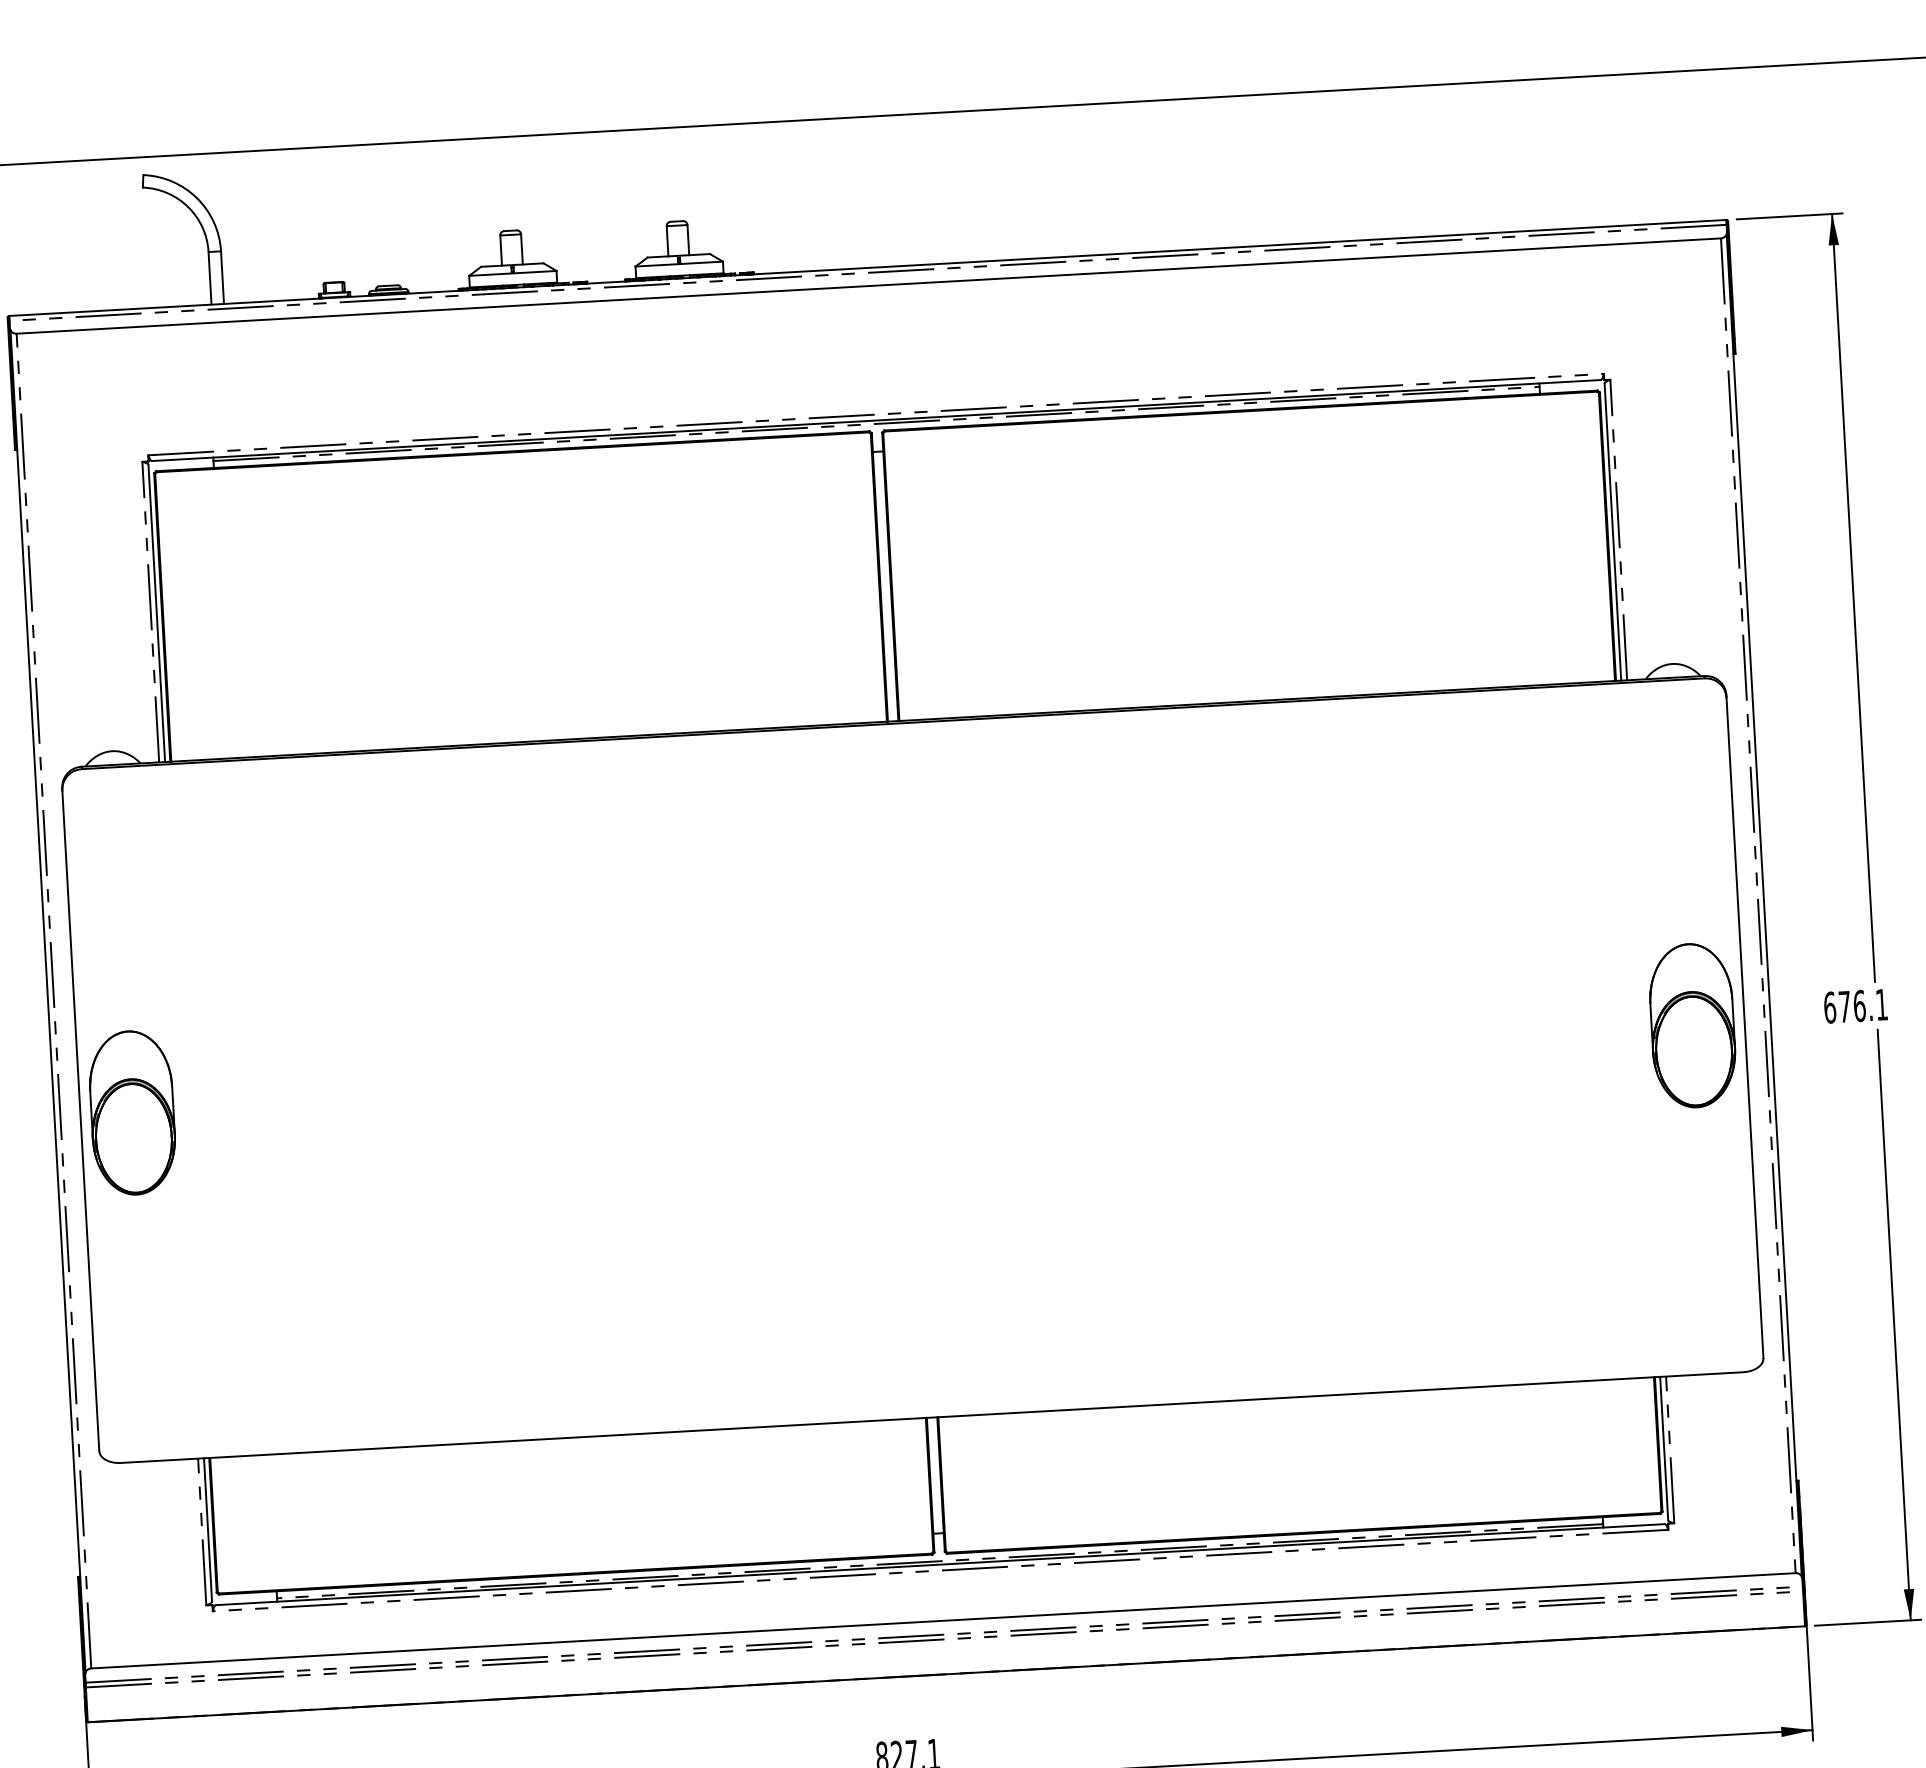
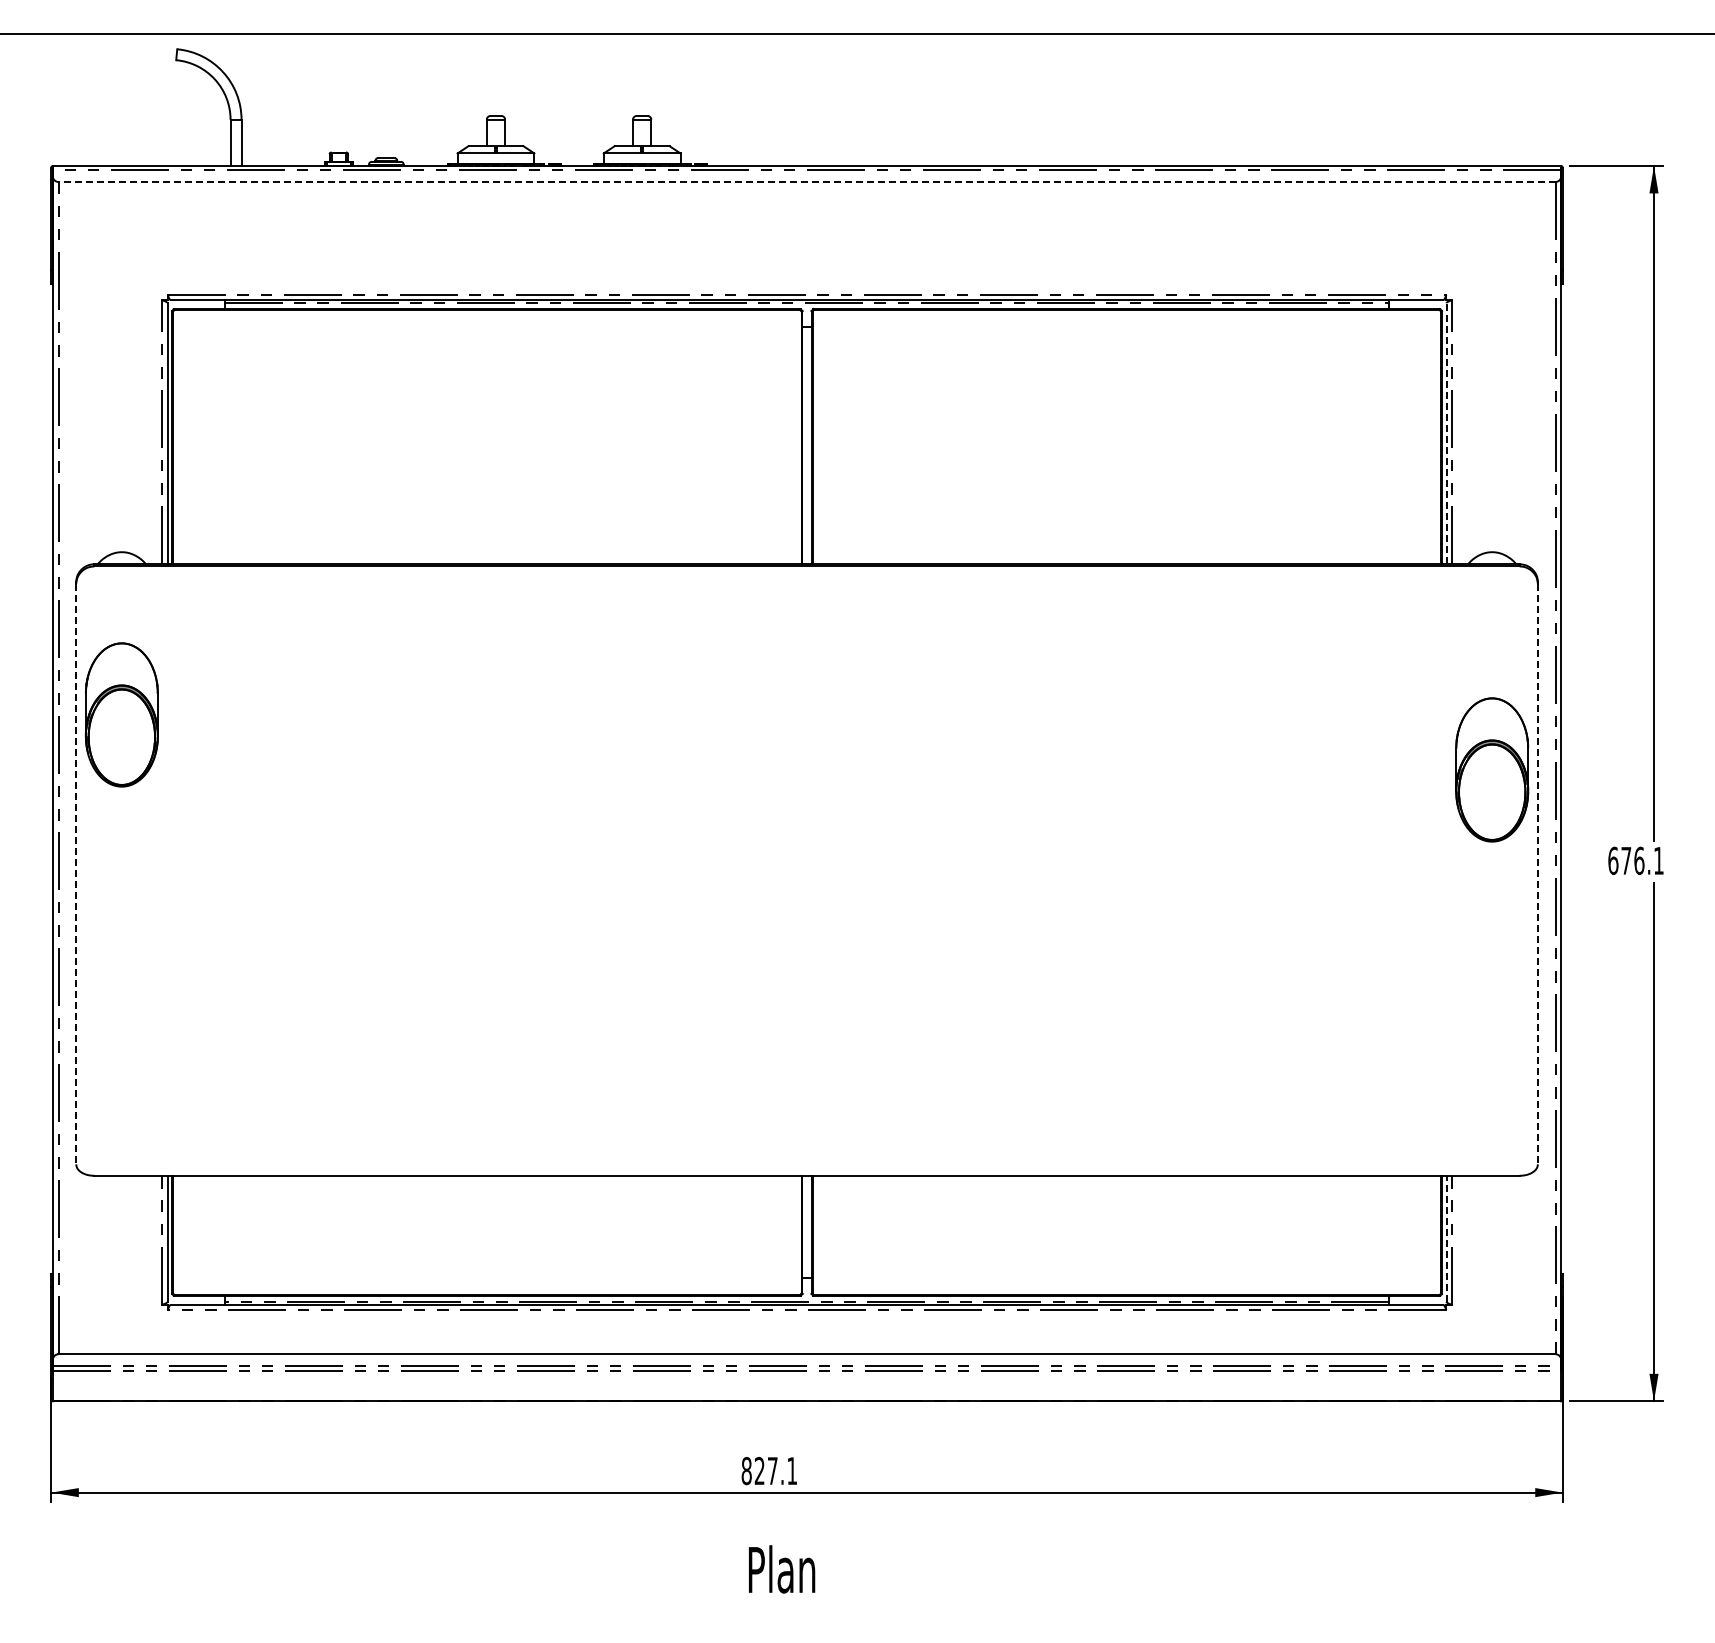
line: (869, 285) -> (807, 181), solid -> dashed
line: (1612, 531) -> (1446, 433), solid -> dashed
part: (1692, 1025) -> (1492, 769), moved
line: (1744, 1028) -> (1537, 874), solid -> dashed
part: (132, 1112) -> (121, 714), moved
line: (81, 1121) -> (76, 874), solid -> dashed
line: (1664, 1448) -> (1446, 1238), solid -> dashed

